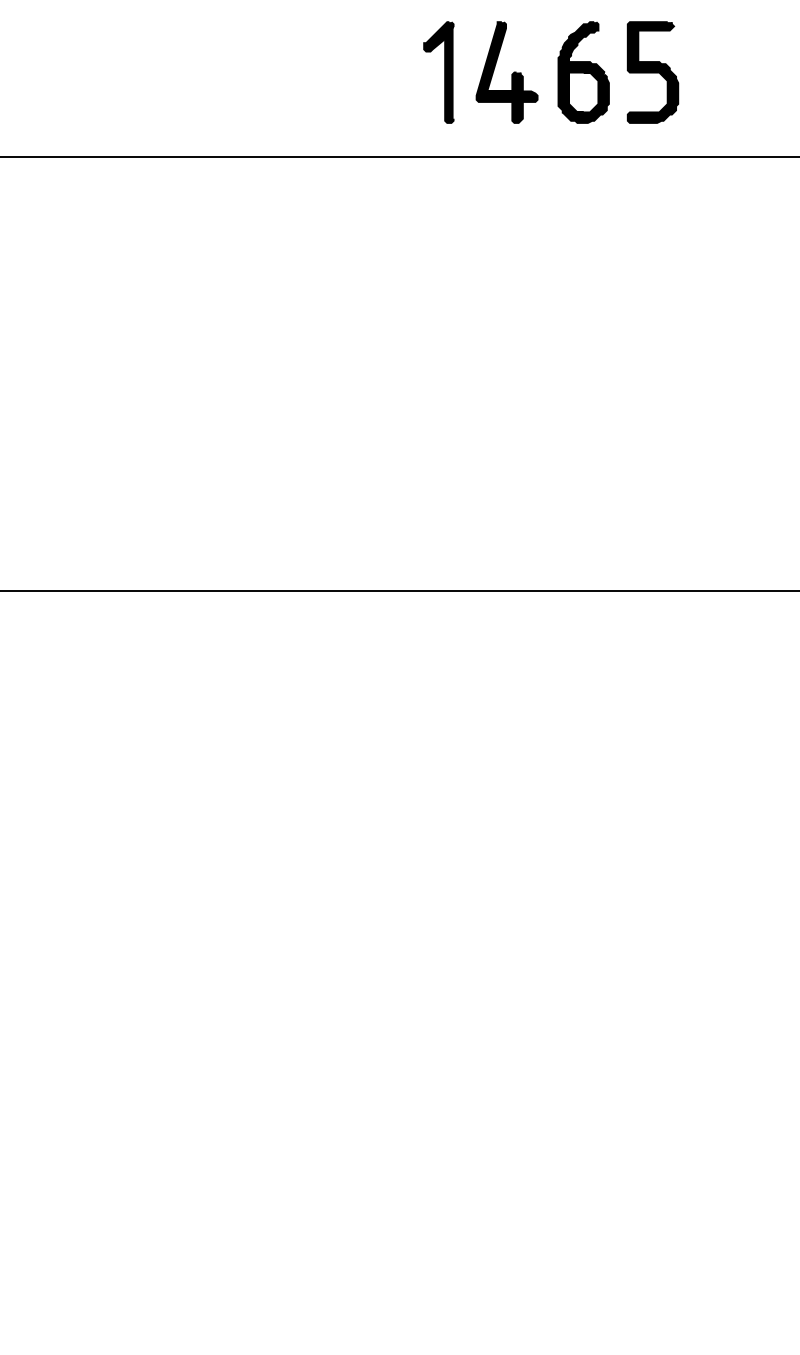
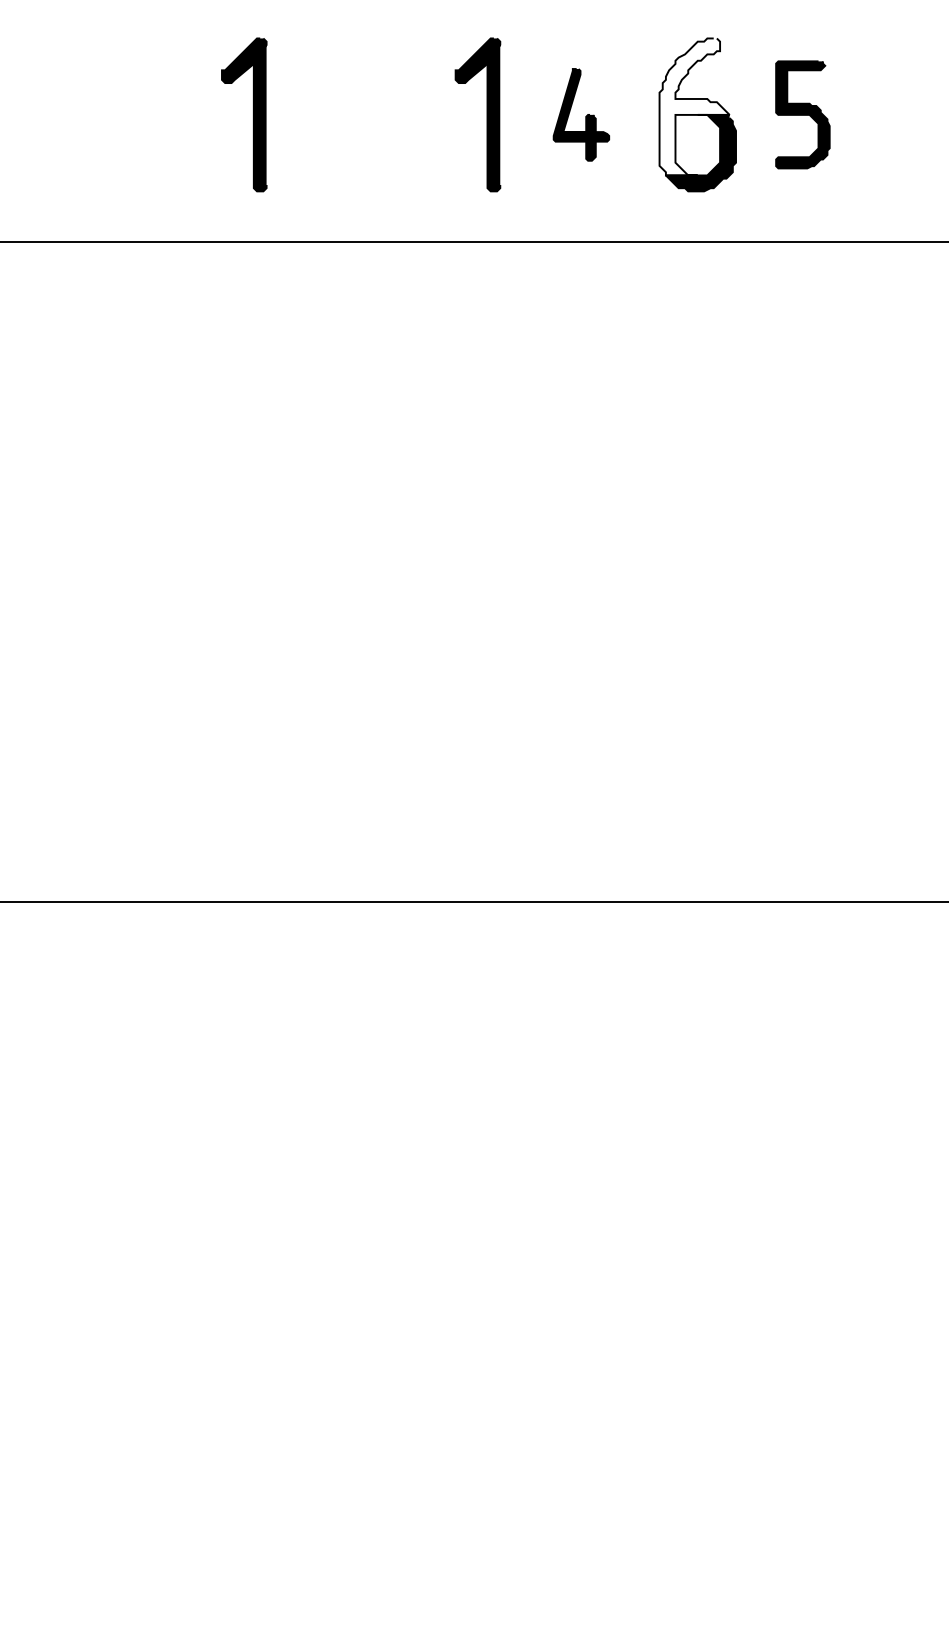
fill: (581, 67) -> (694, 107), removed
part: (284, 72) -> (243, 114), added
part: (506, 72) -> (580, 114), size x0.6
part: (652, 72) -> (802, 114), size x0.7

